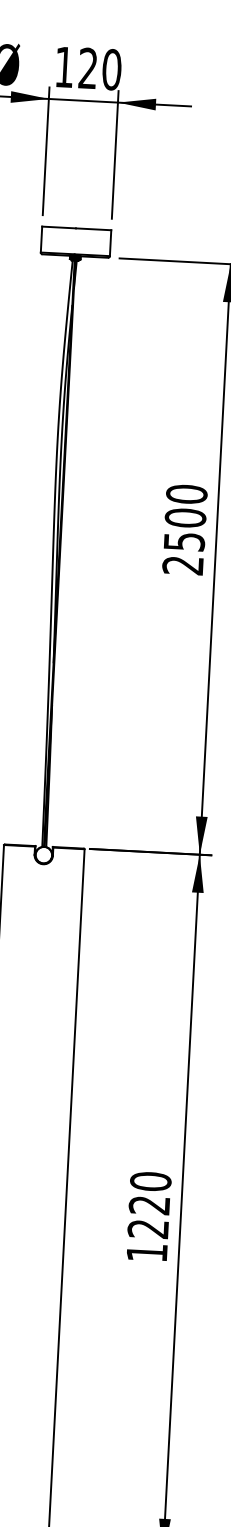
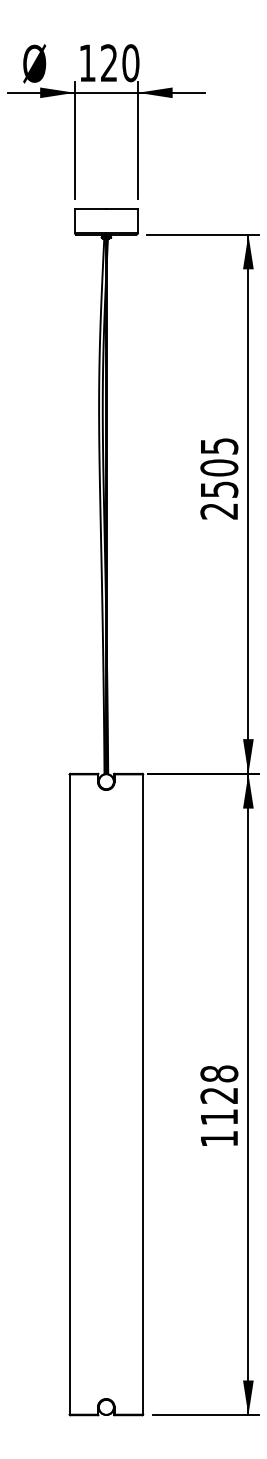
text: (187, 493) -> (219, 445), 2500 -> 2505
text: (149, 1205) -> (219, 1095), 1220 -> 1128

